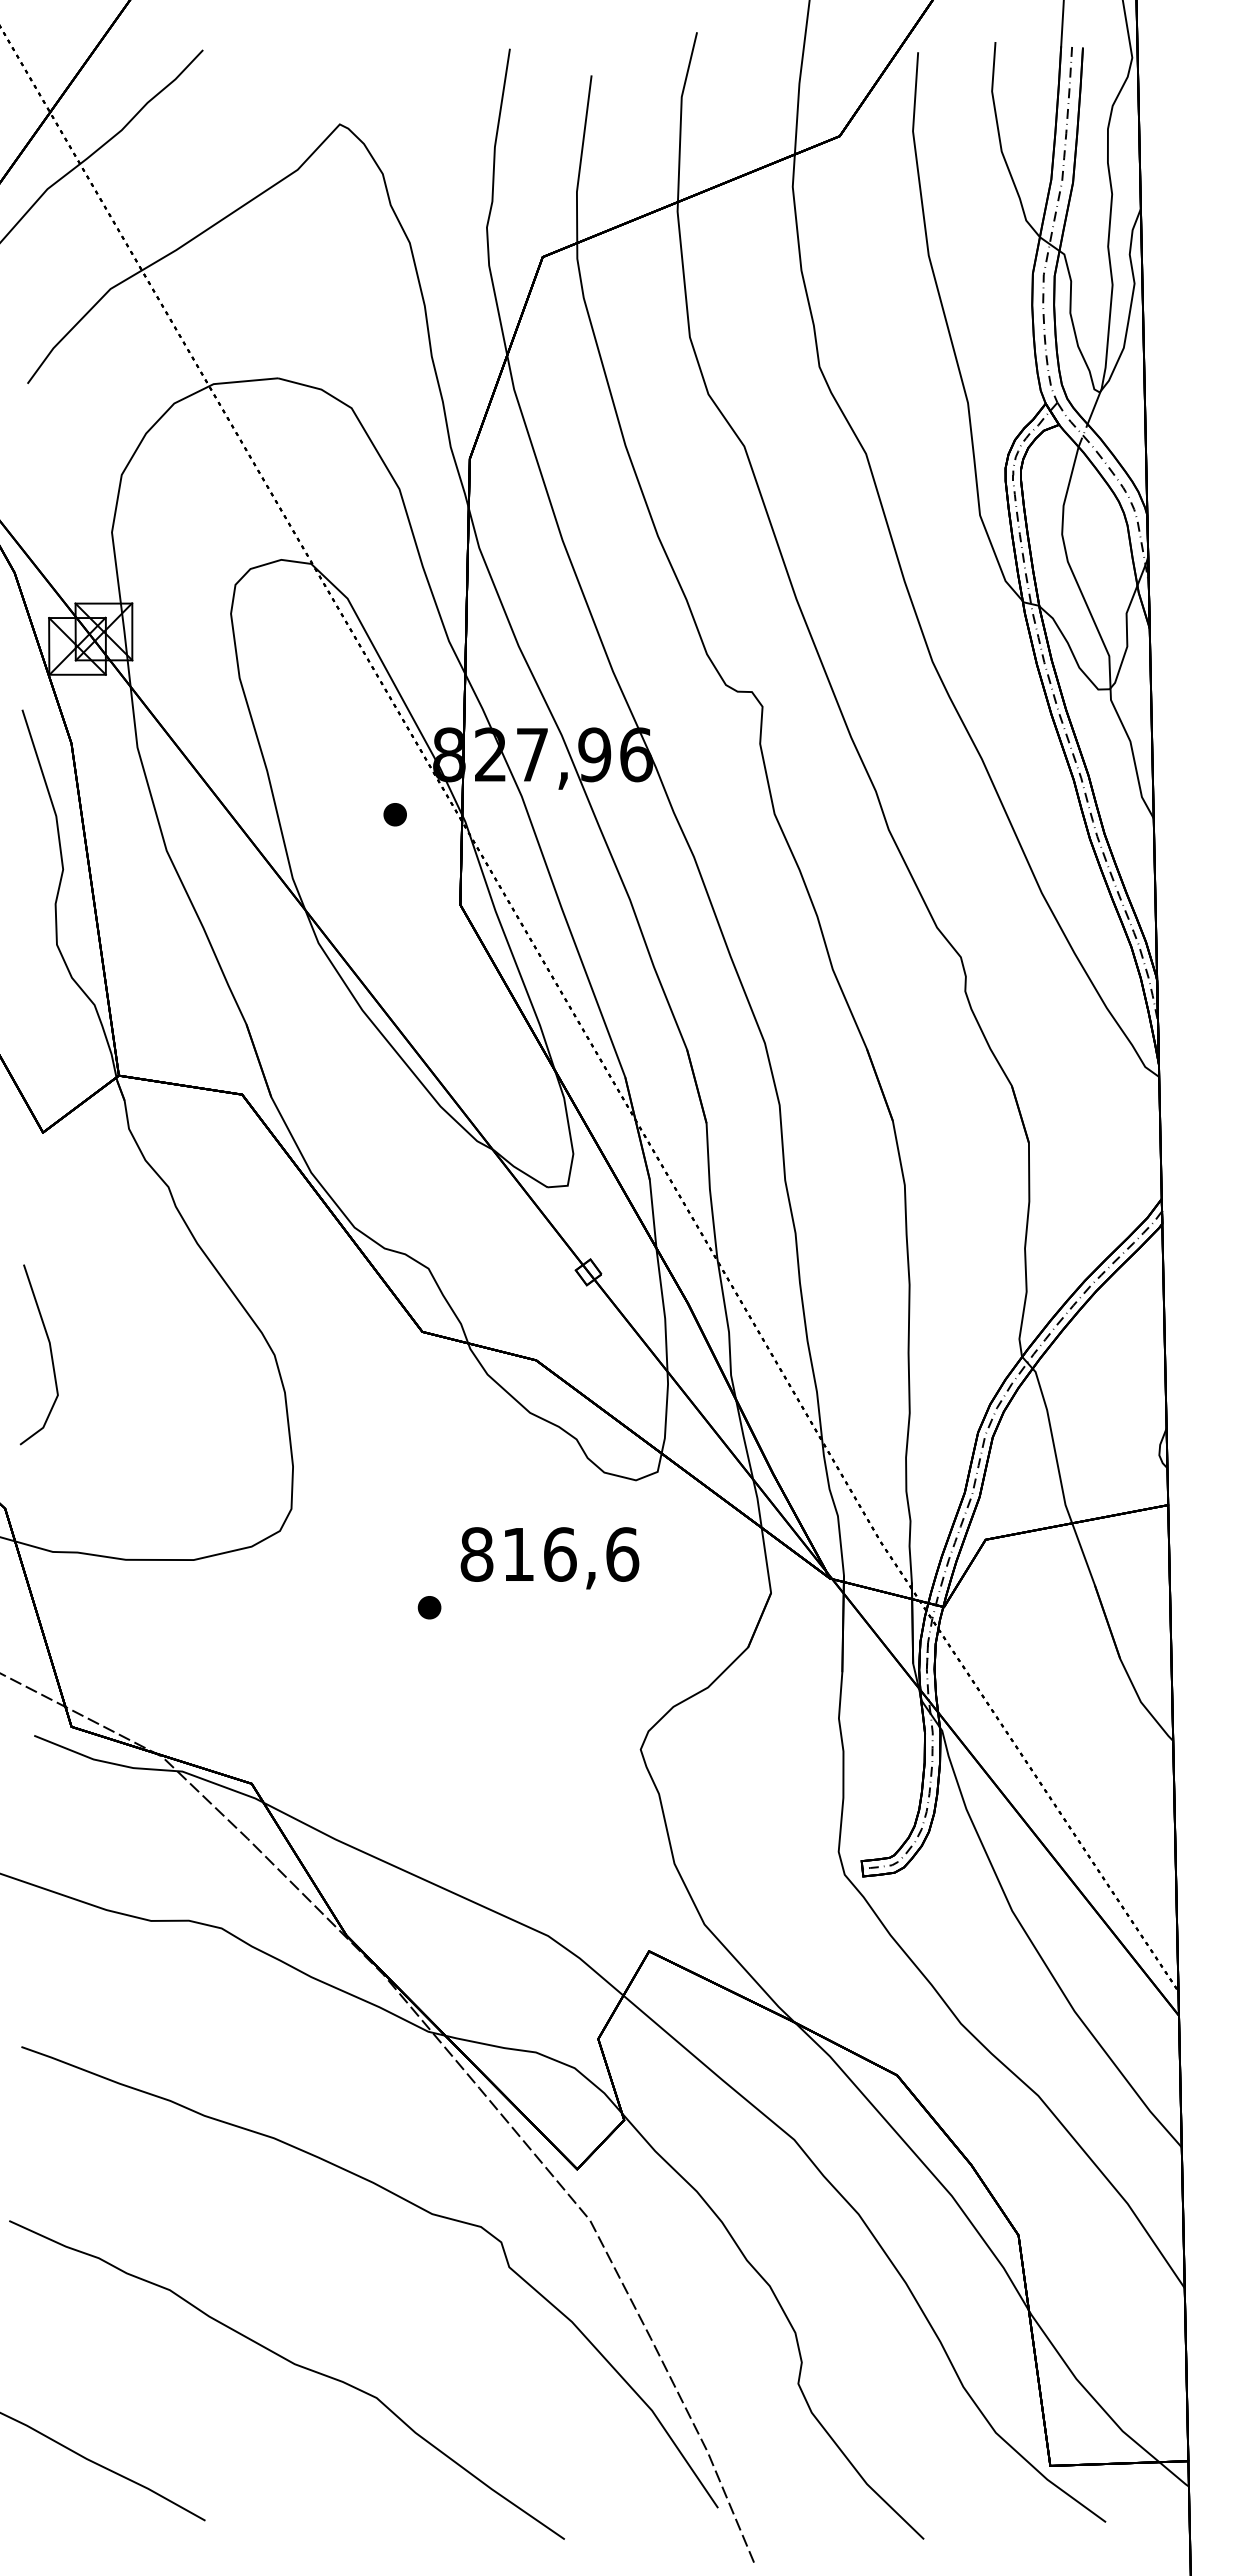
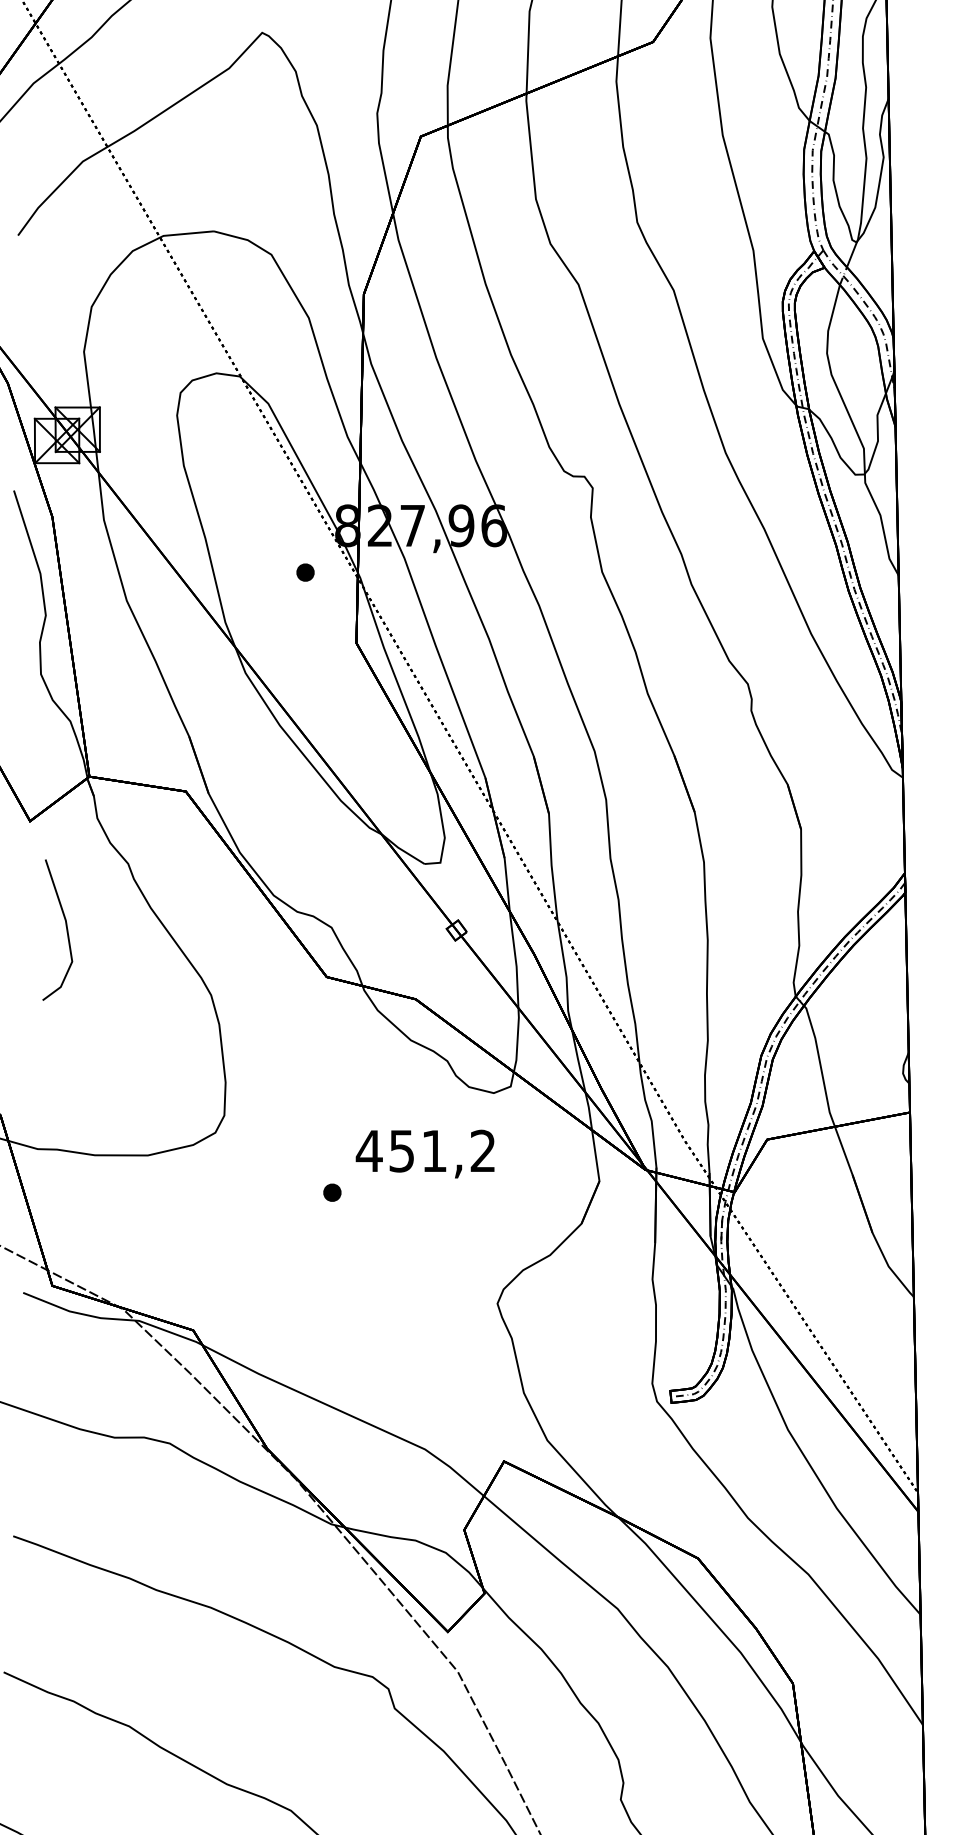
line: (50, 1354) -> (66, 929), moved
text: (549, 1554) -> (426, 1151), 816,6 -> 451,2

